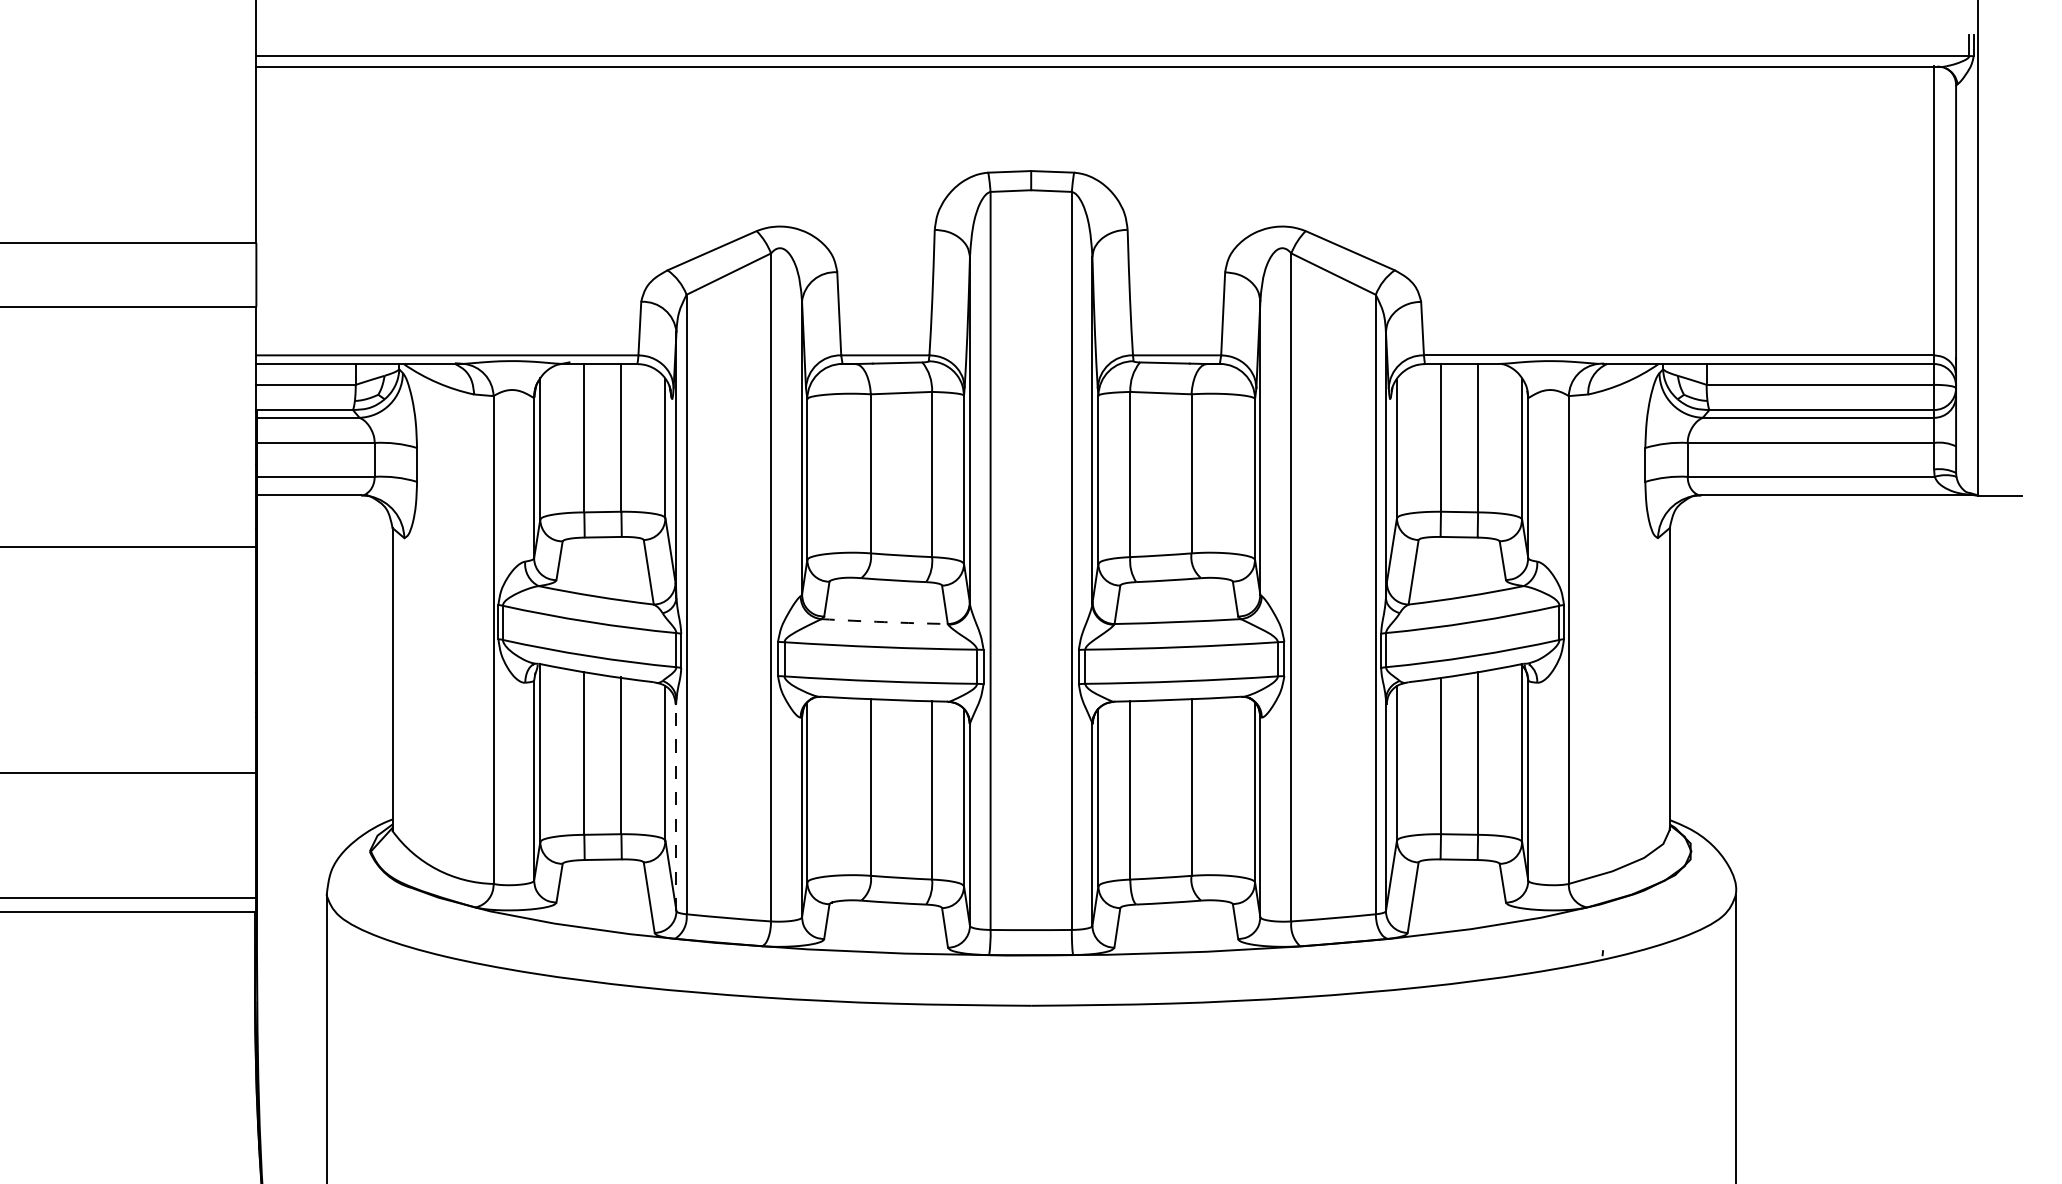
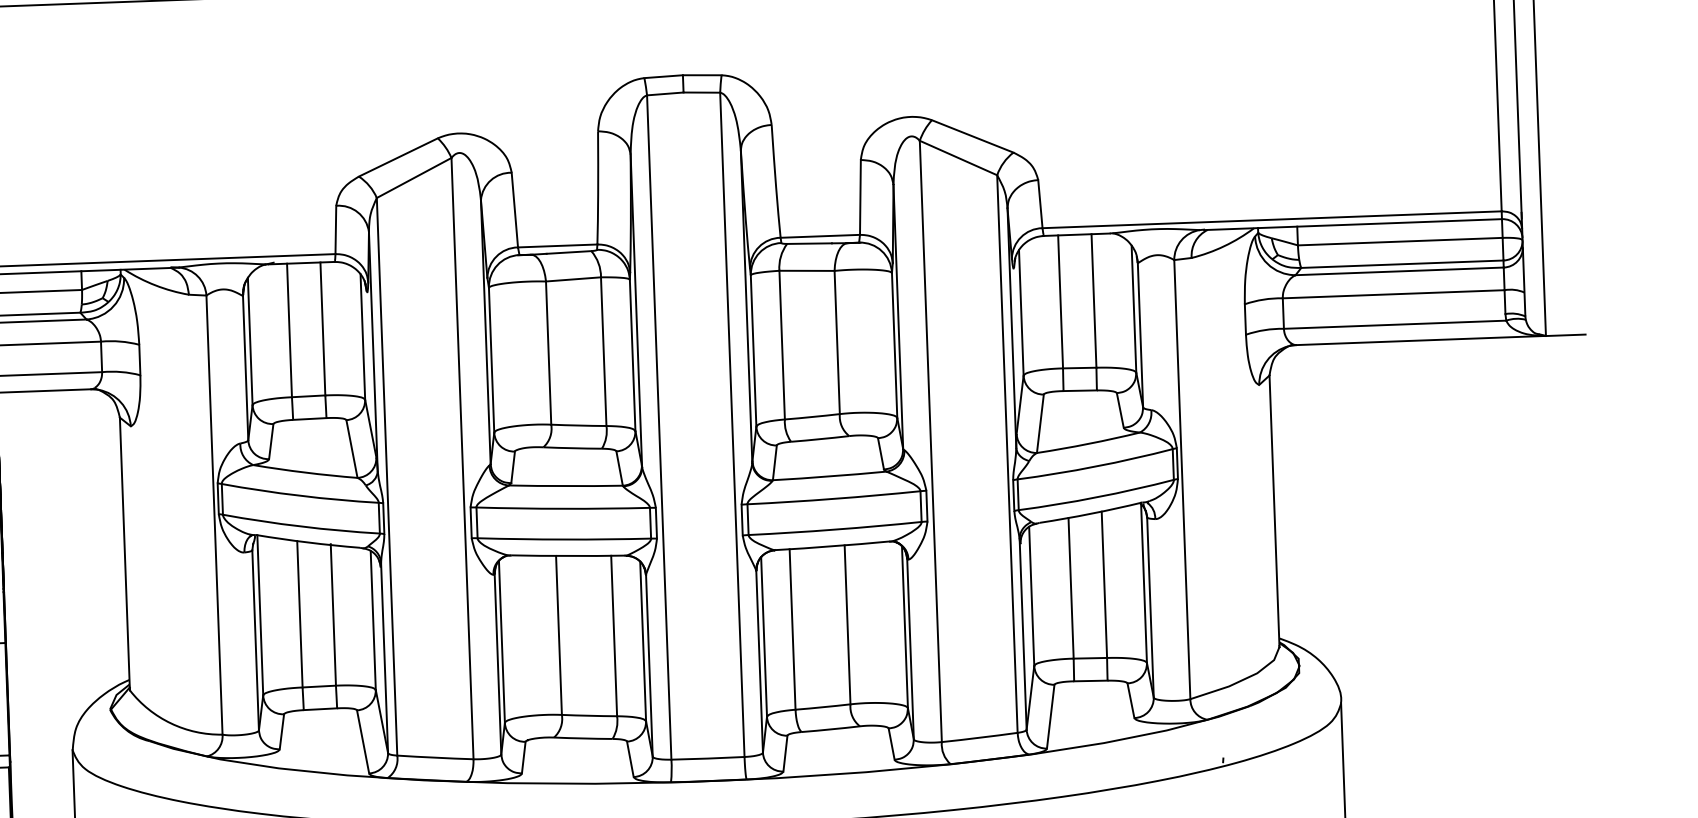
arc: (884, 622) -> (565, 486), dashed -> solid
line: (676, 805) -> (384, 658), dashed -> solid

